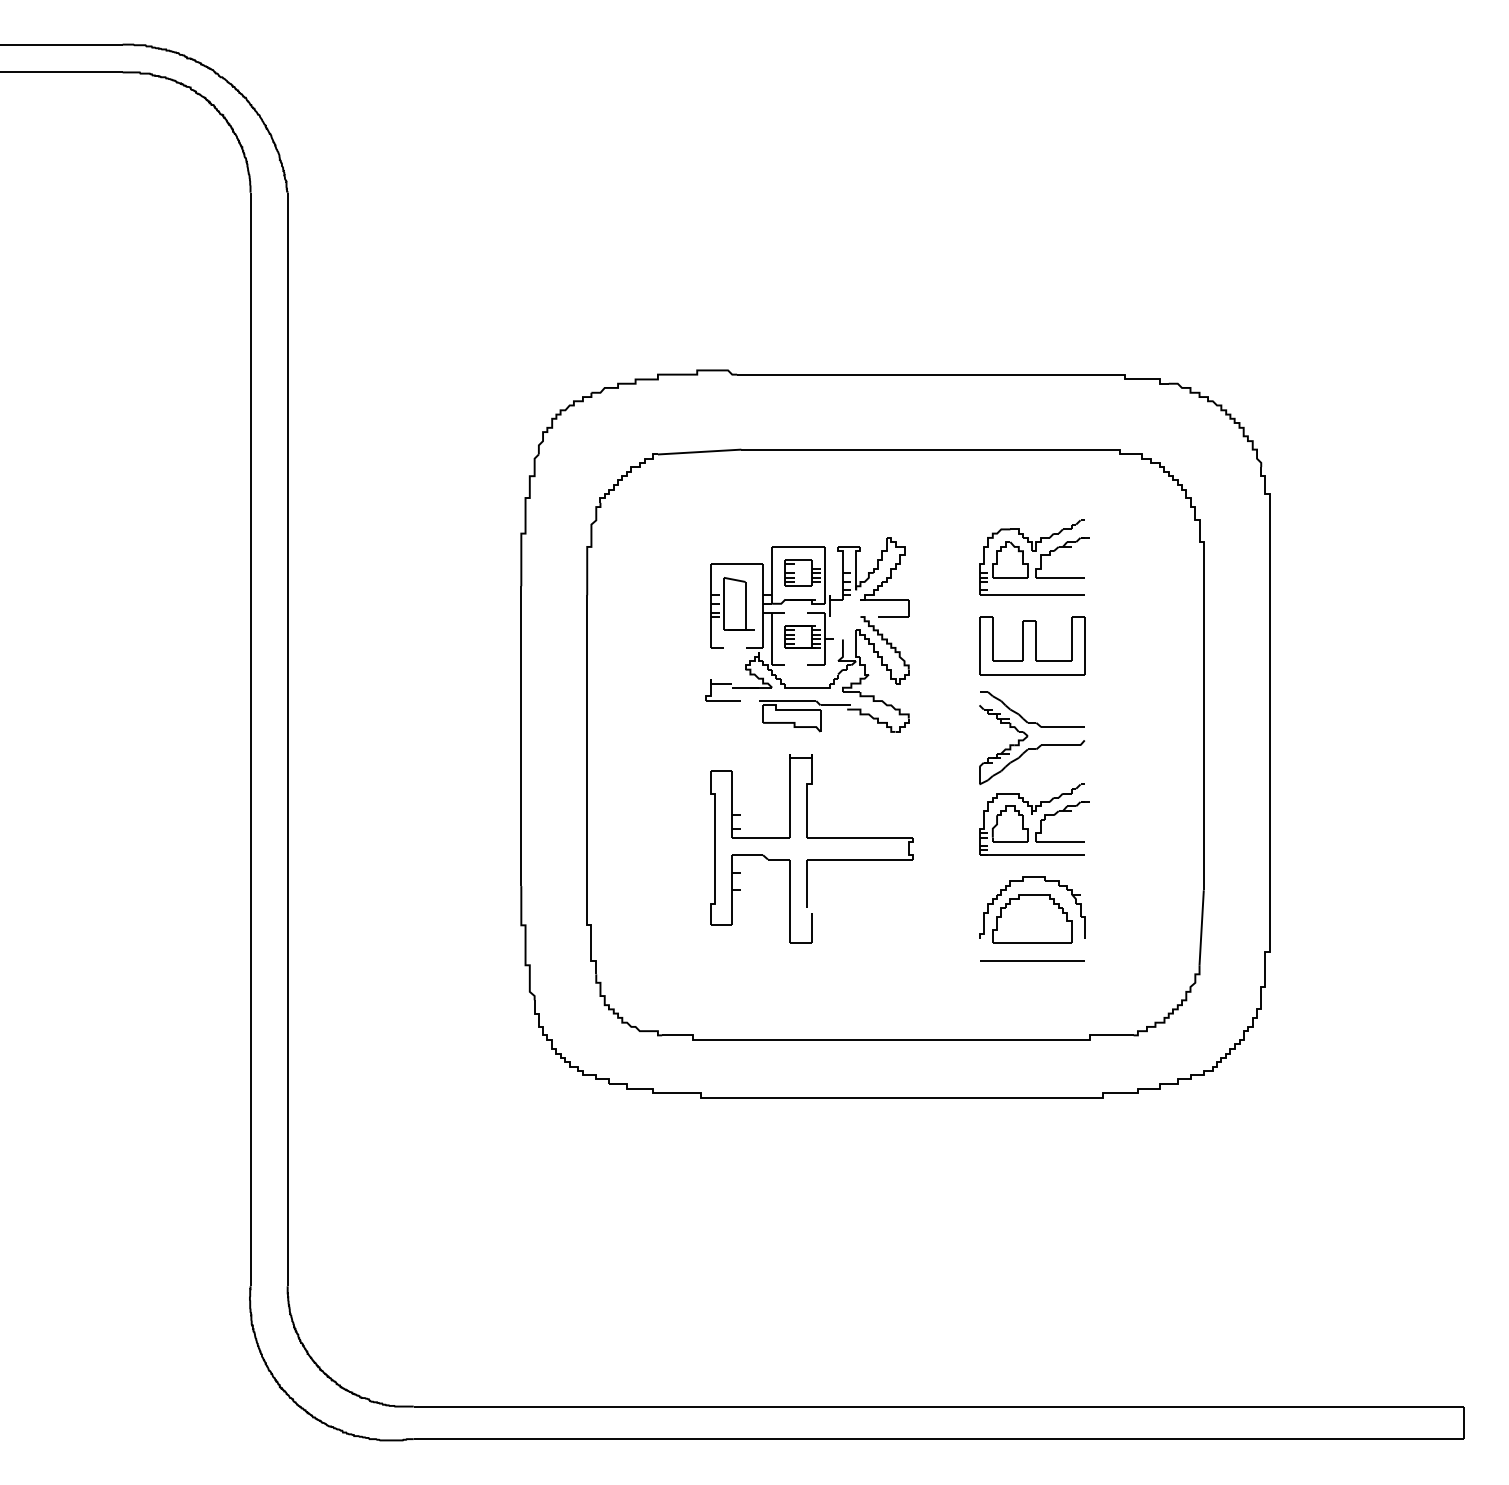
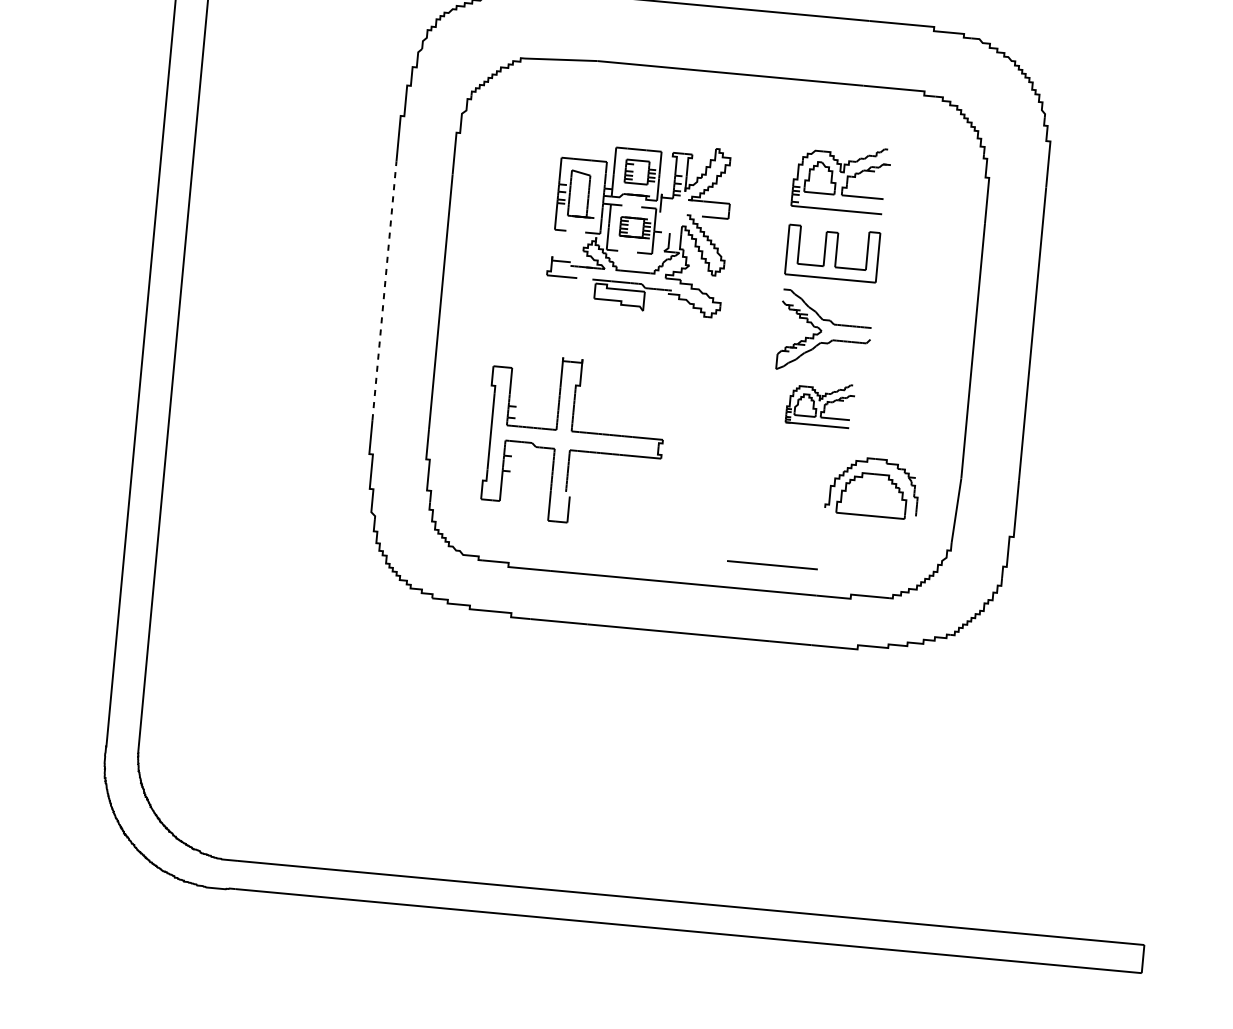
line: (521, 736) -> (384, 291), solid -> dashed
part: (1034, 819) -> (820, 403), size x0.7
part: (811, 838) -> (575, 432), moved
part: (1032, 909) -> (873, 487), moved
line: (1032, 960) -> (772, 564), moved

